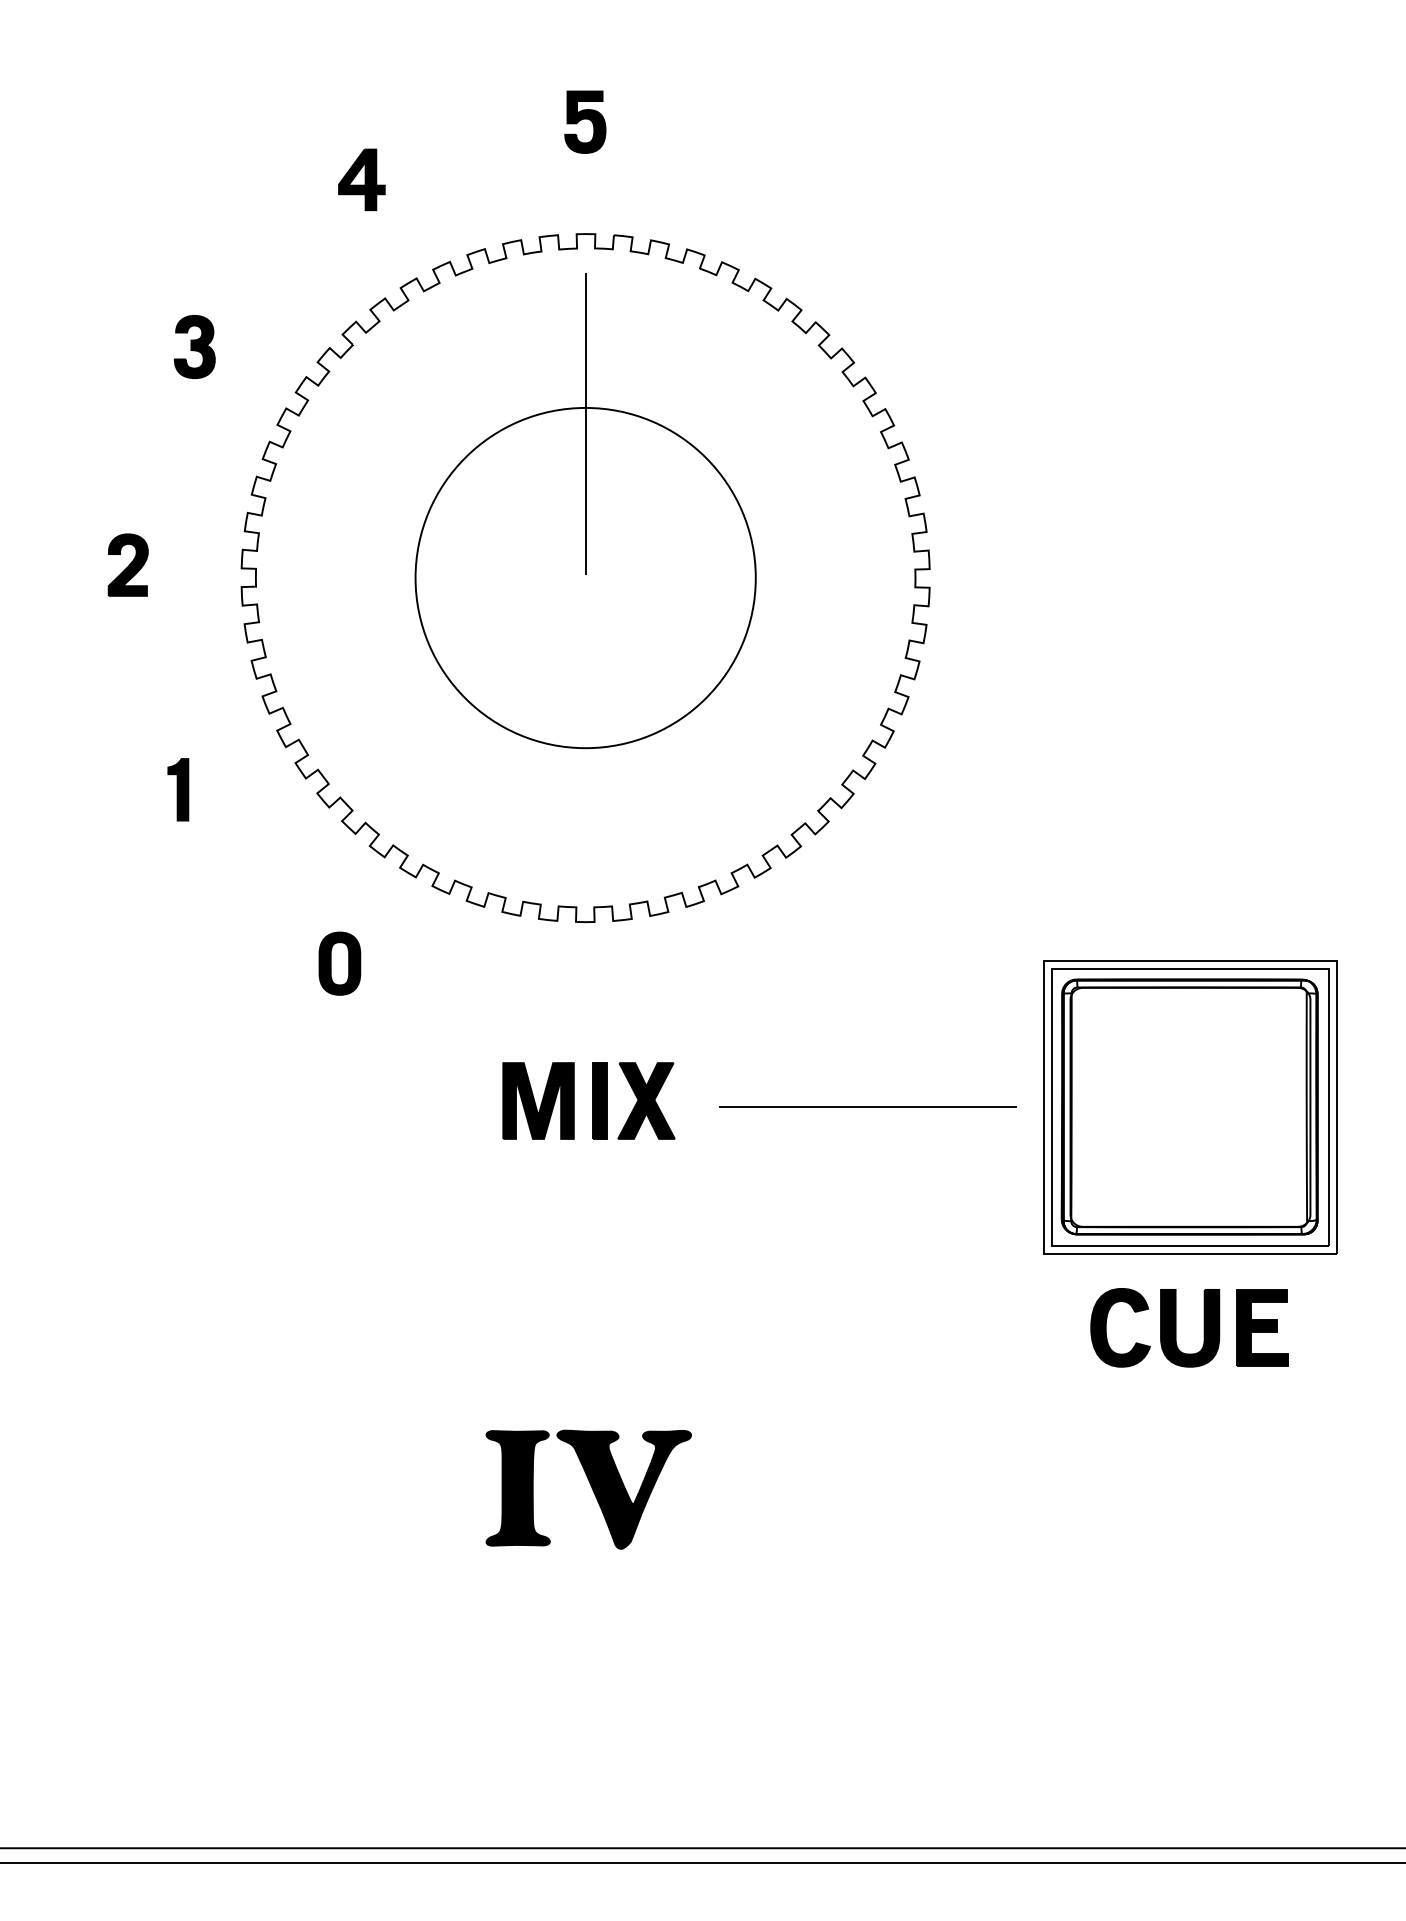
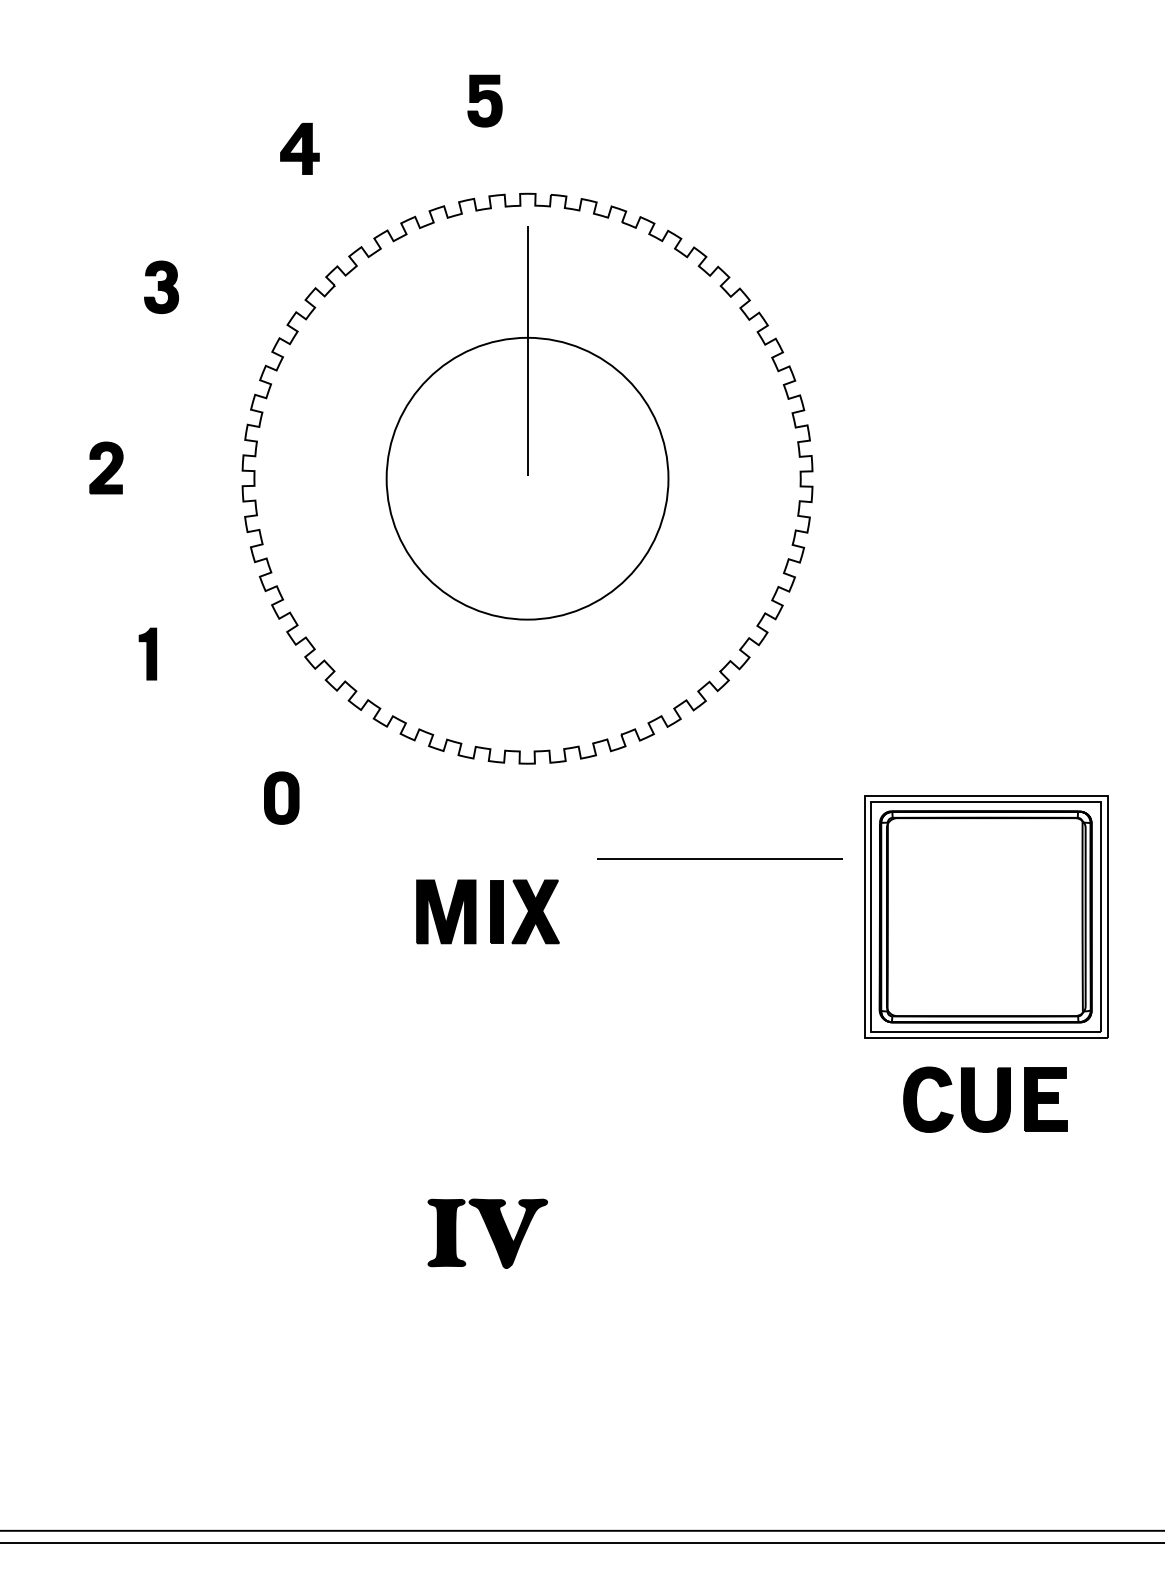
part: (585, 577) -> (527, 478), moved
line: (867, 1106) -> (719, 858), moved
part: (588, 1489) -> (487, 1233), size x0.7

